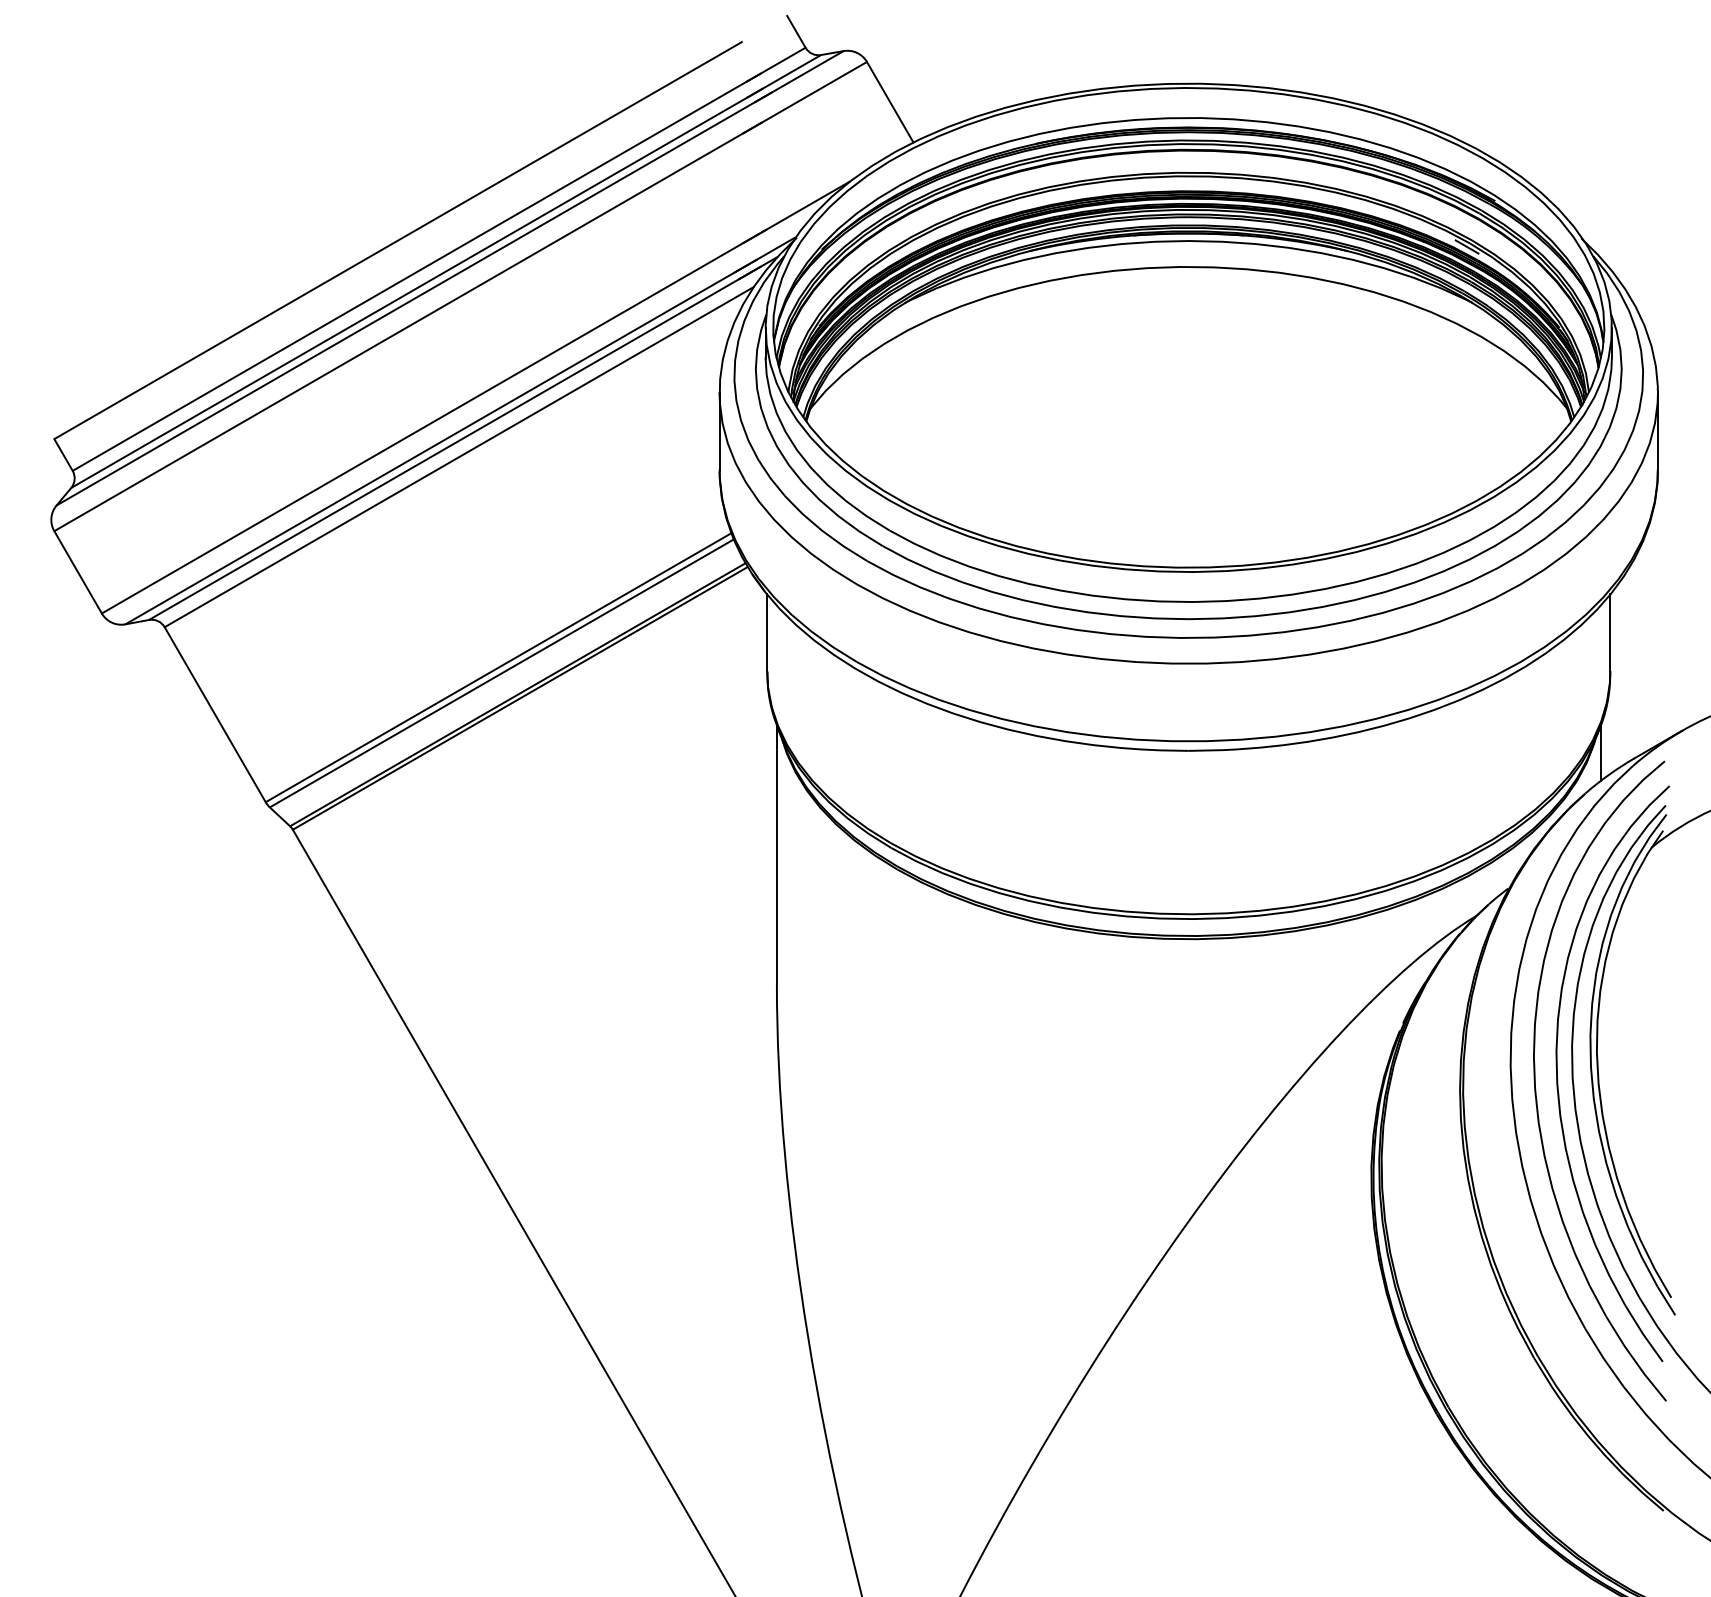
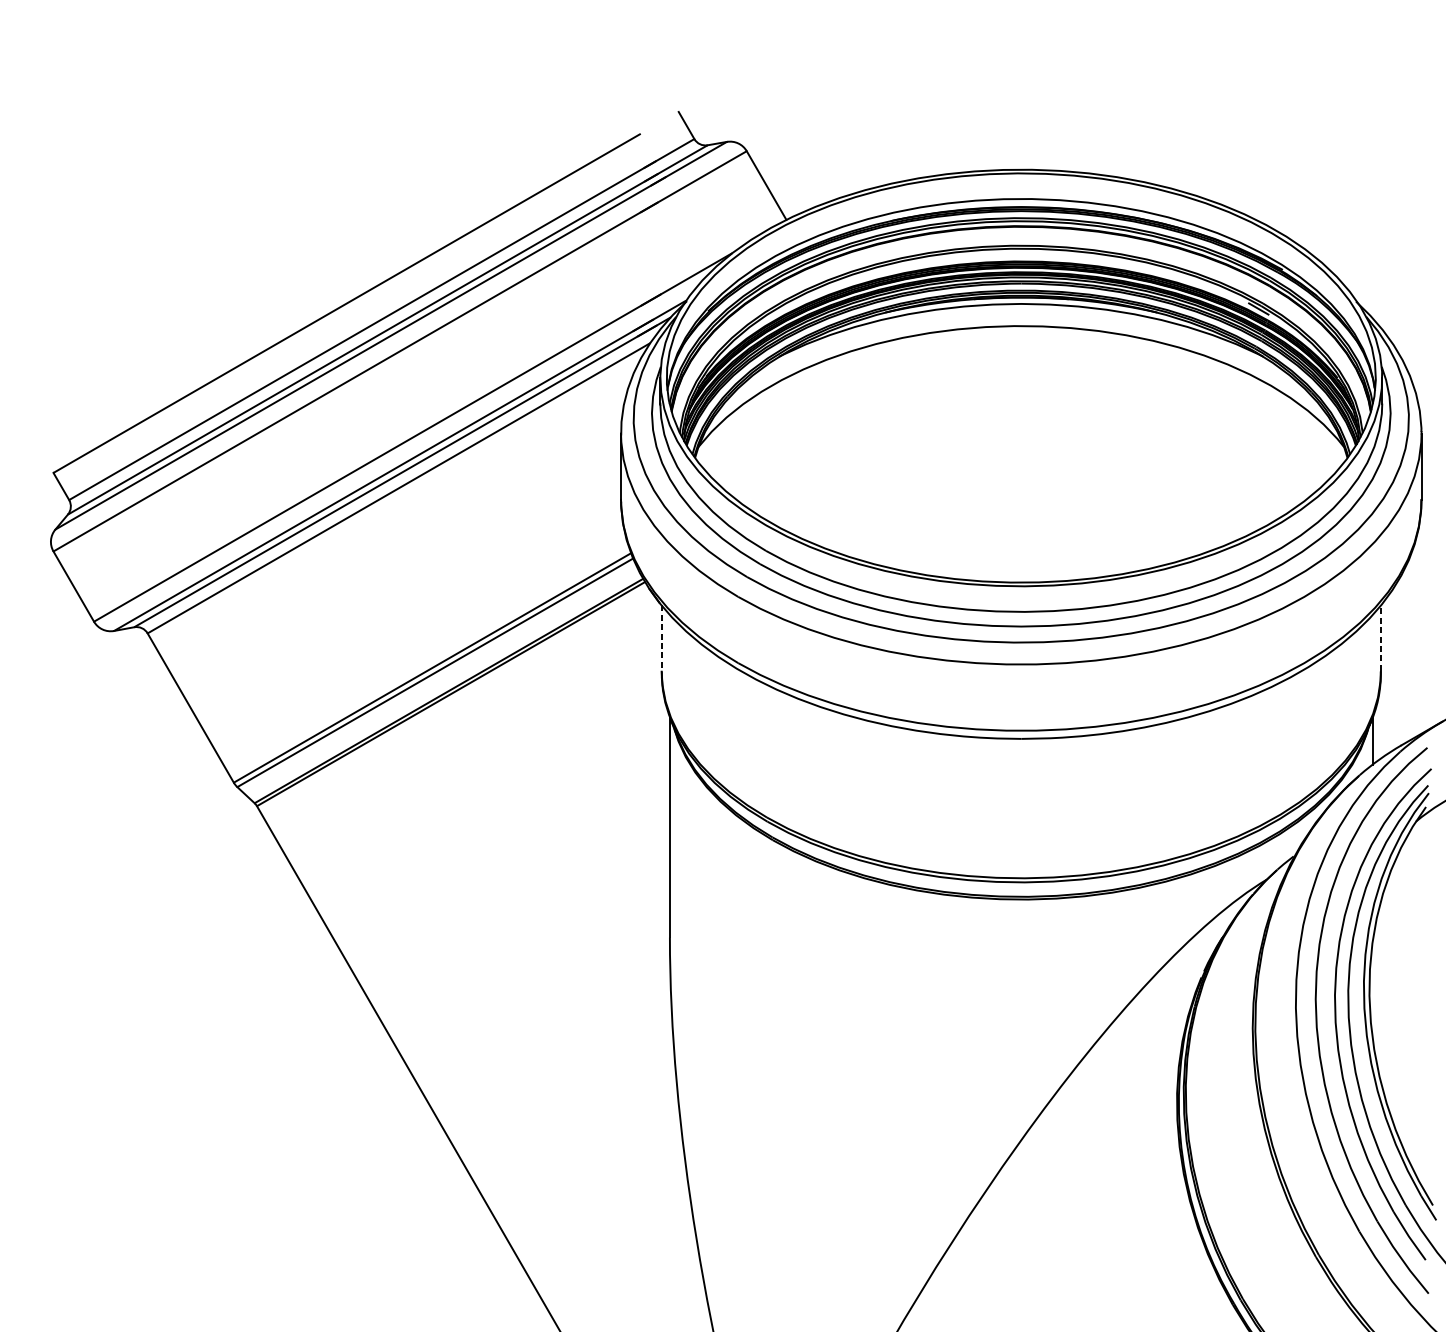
line: (1610, 632) -> (1381, 637), solid -> dashed
line: (767, 633) -> (661, 638), solid -> dashed

